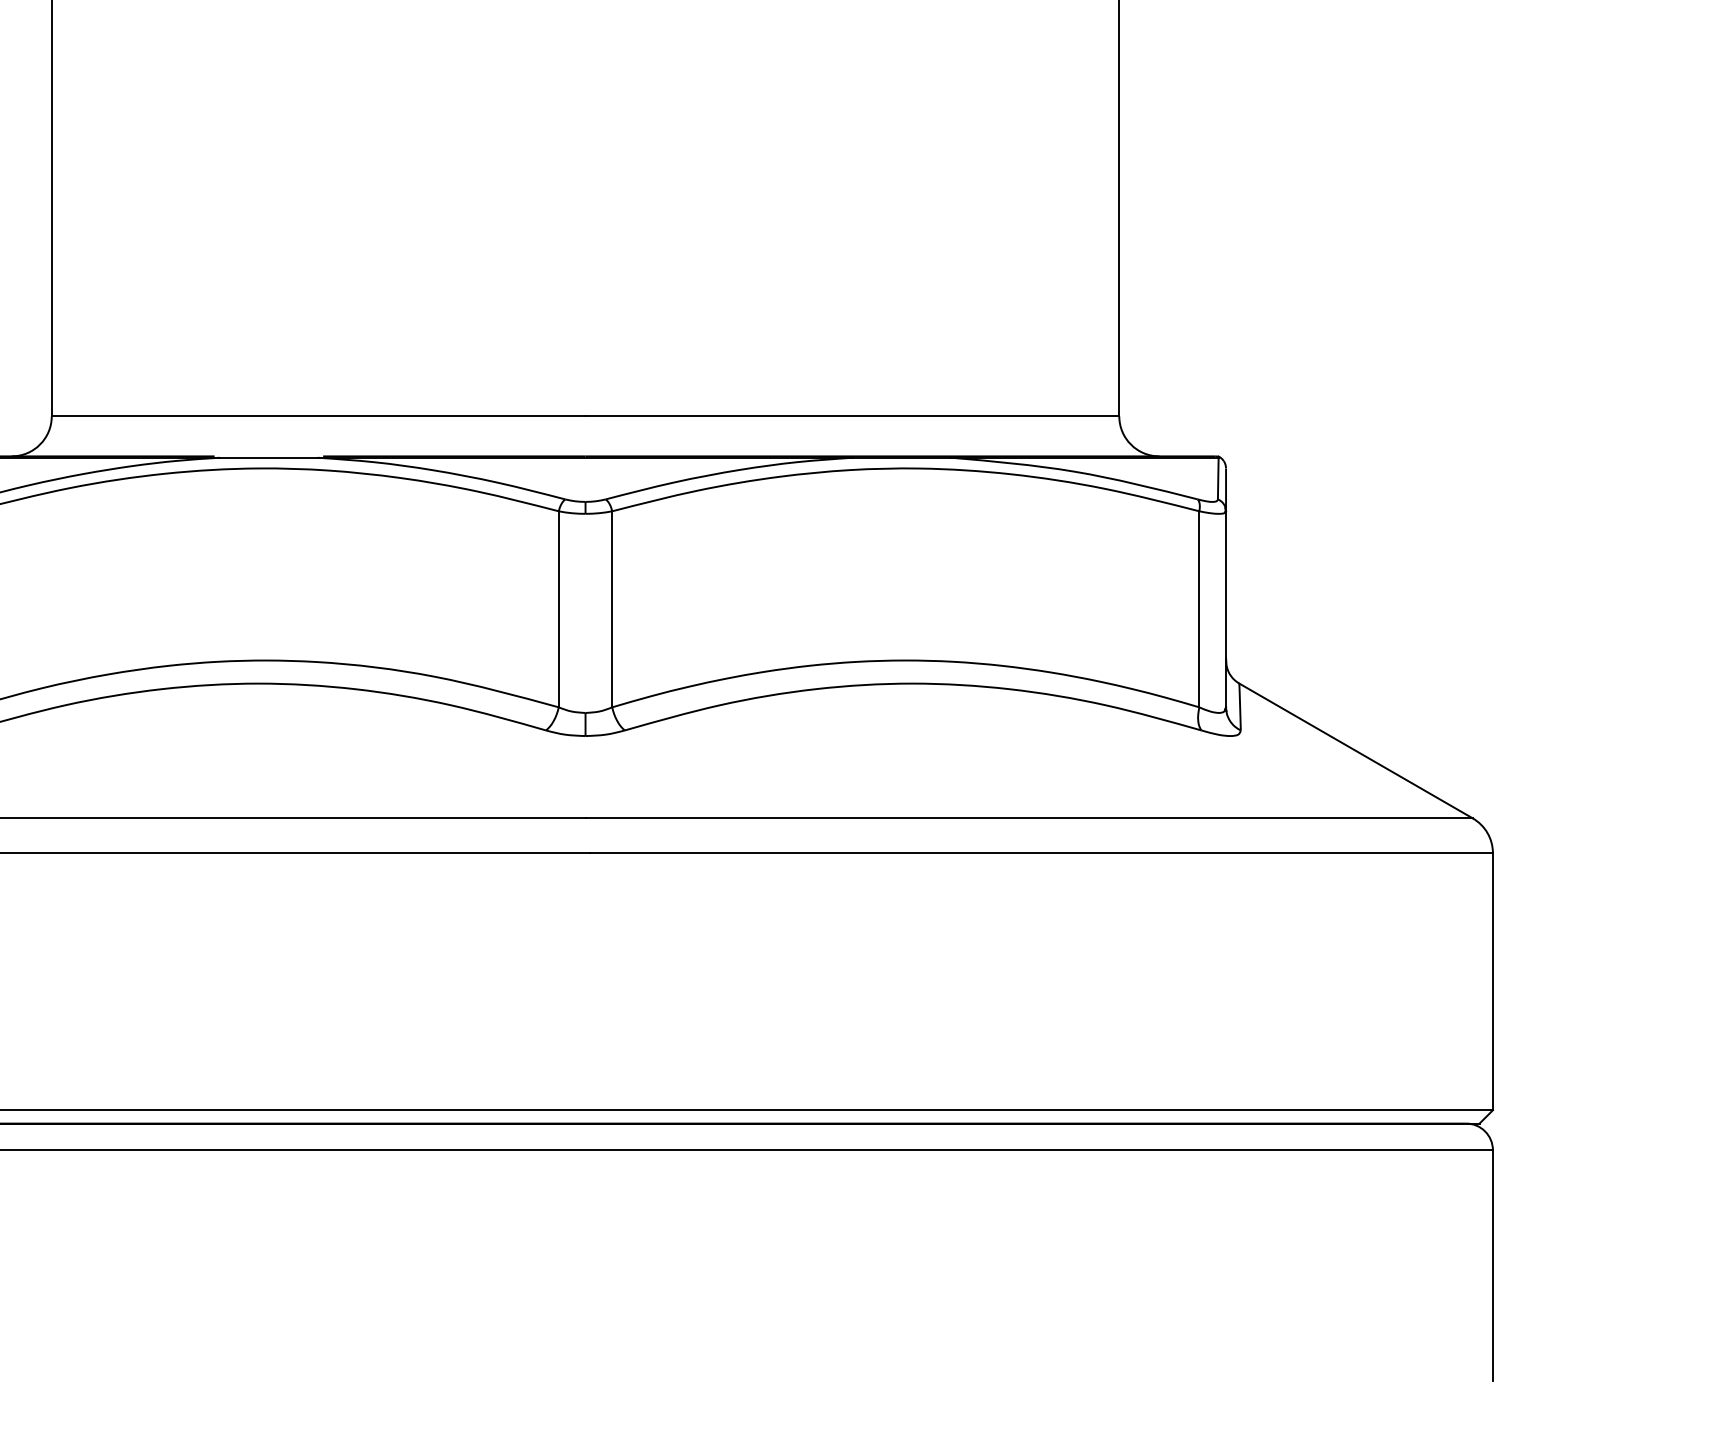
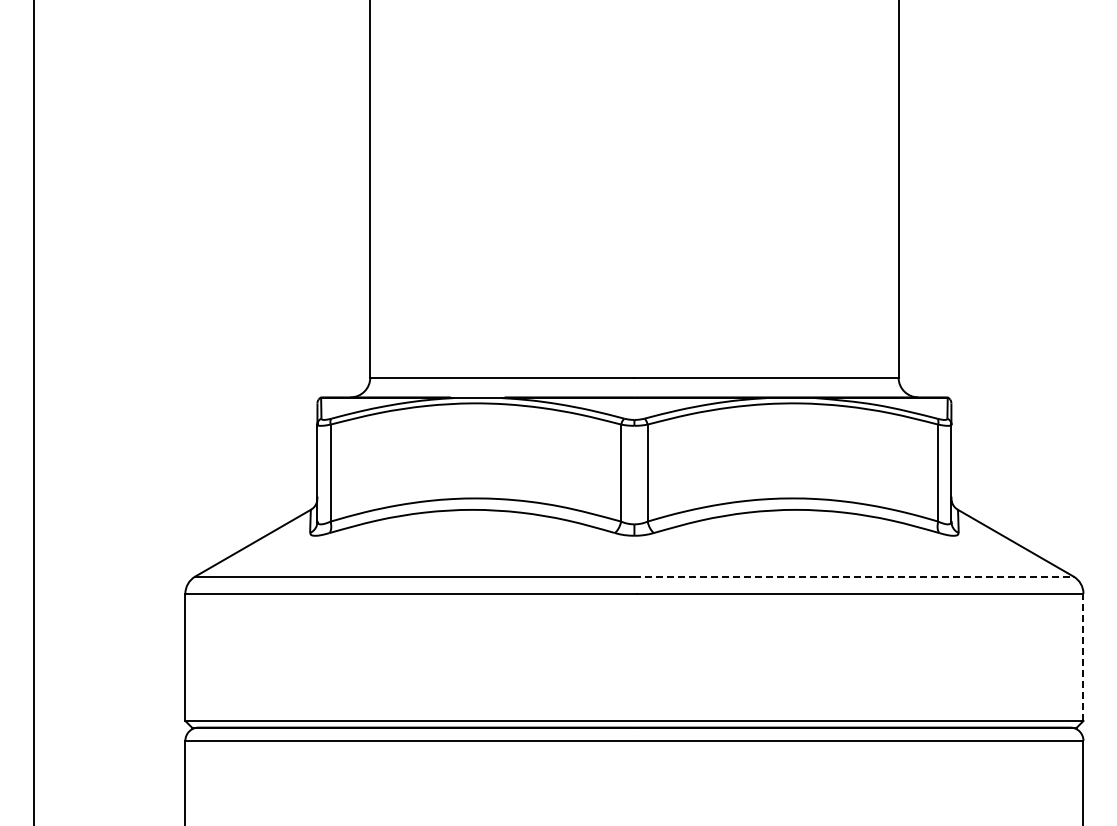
line: (1030, 818) -> (854, 576), solid -> dashed
line: (1492, 981) -> (1083, 657), solid -> dashed

